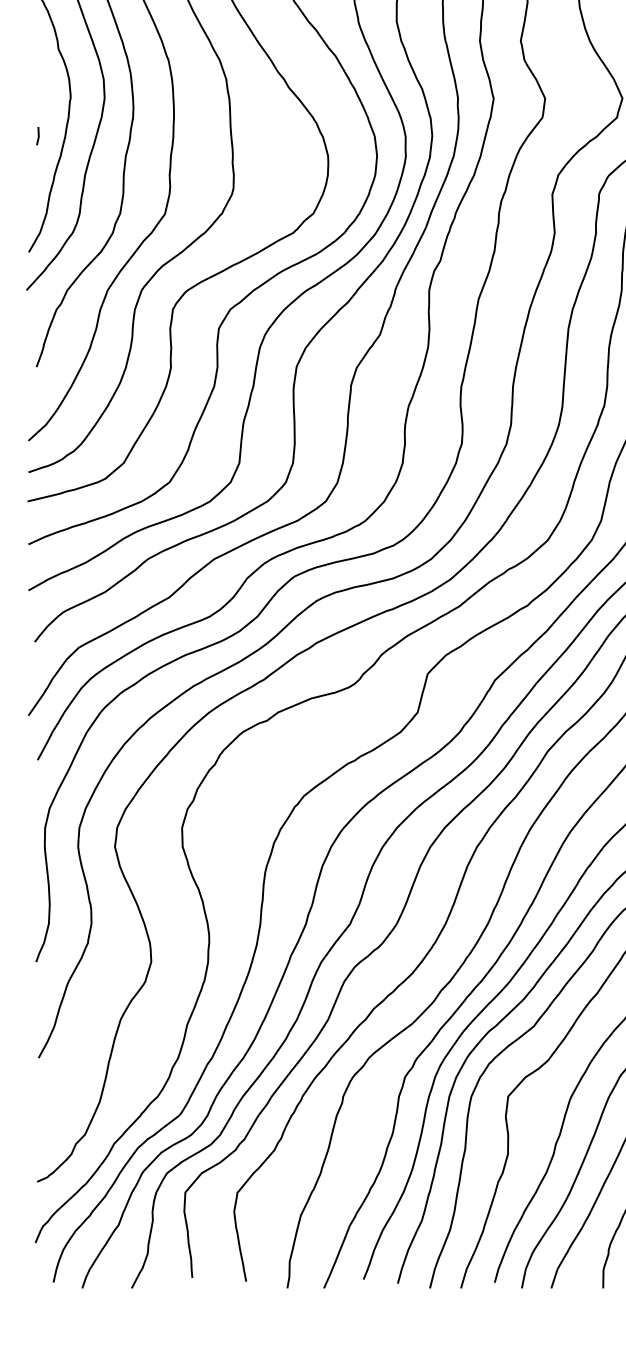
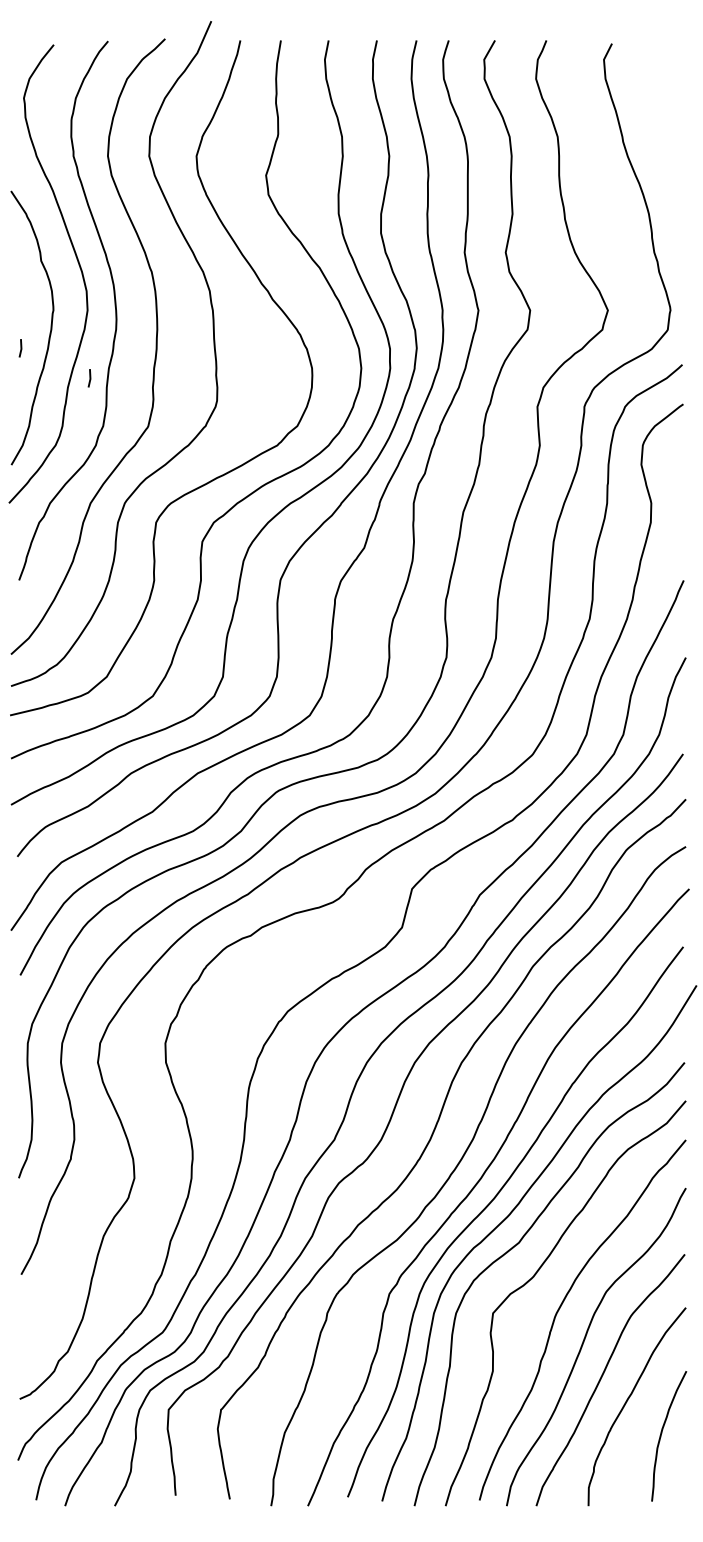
line: (106, 166) -> (89, 378), added

